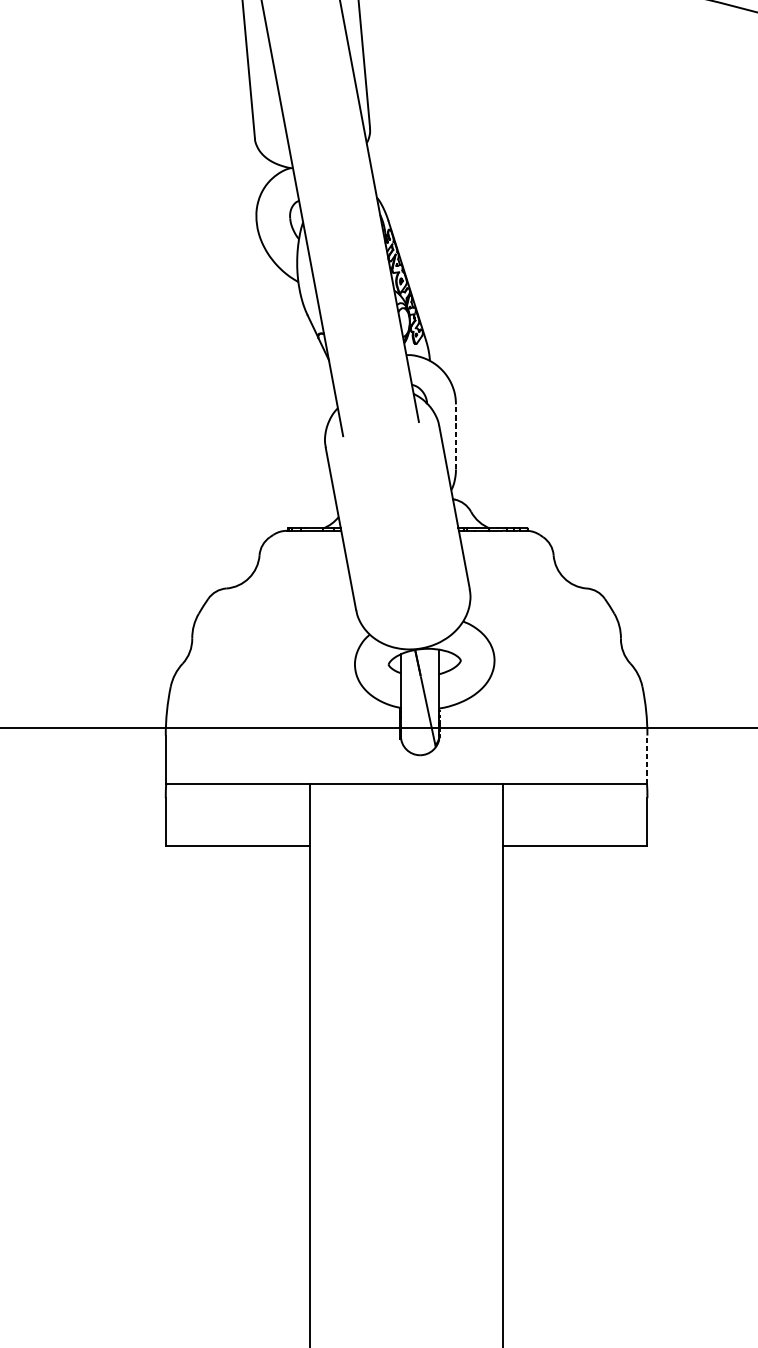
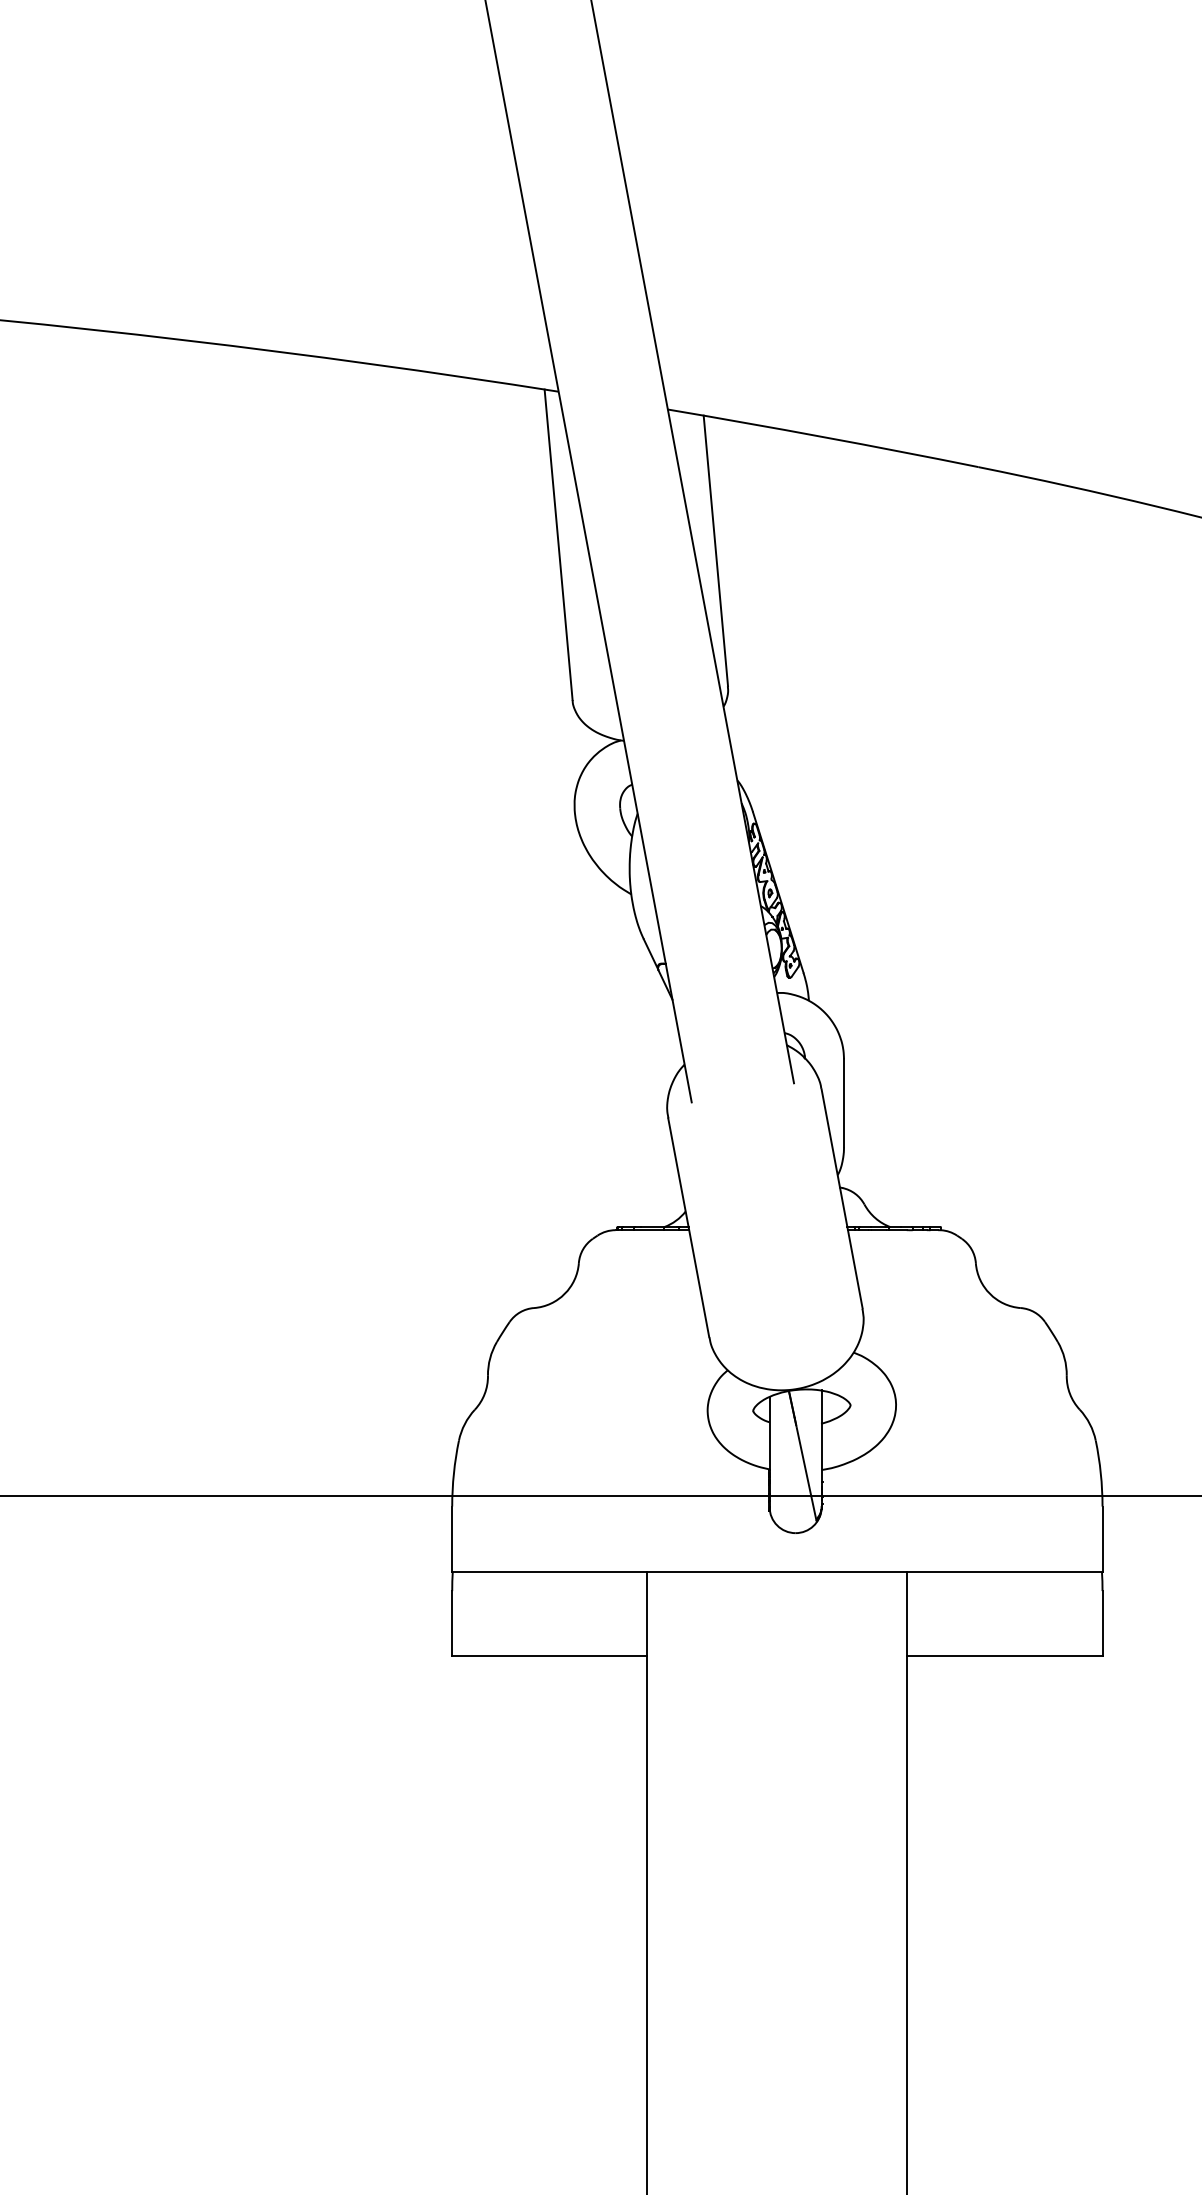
line: (456, 437) -> (844, 1103), dashed -> solid
line: (647, 759) -> (1102, 1539), dashed -> solid

